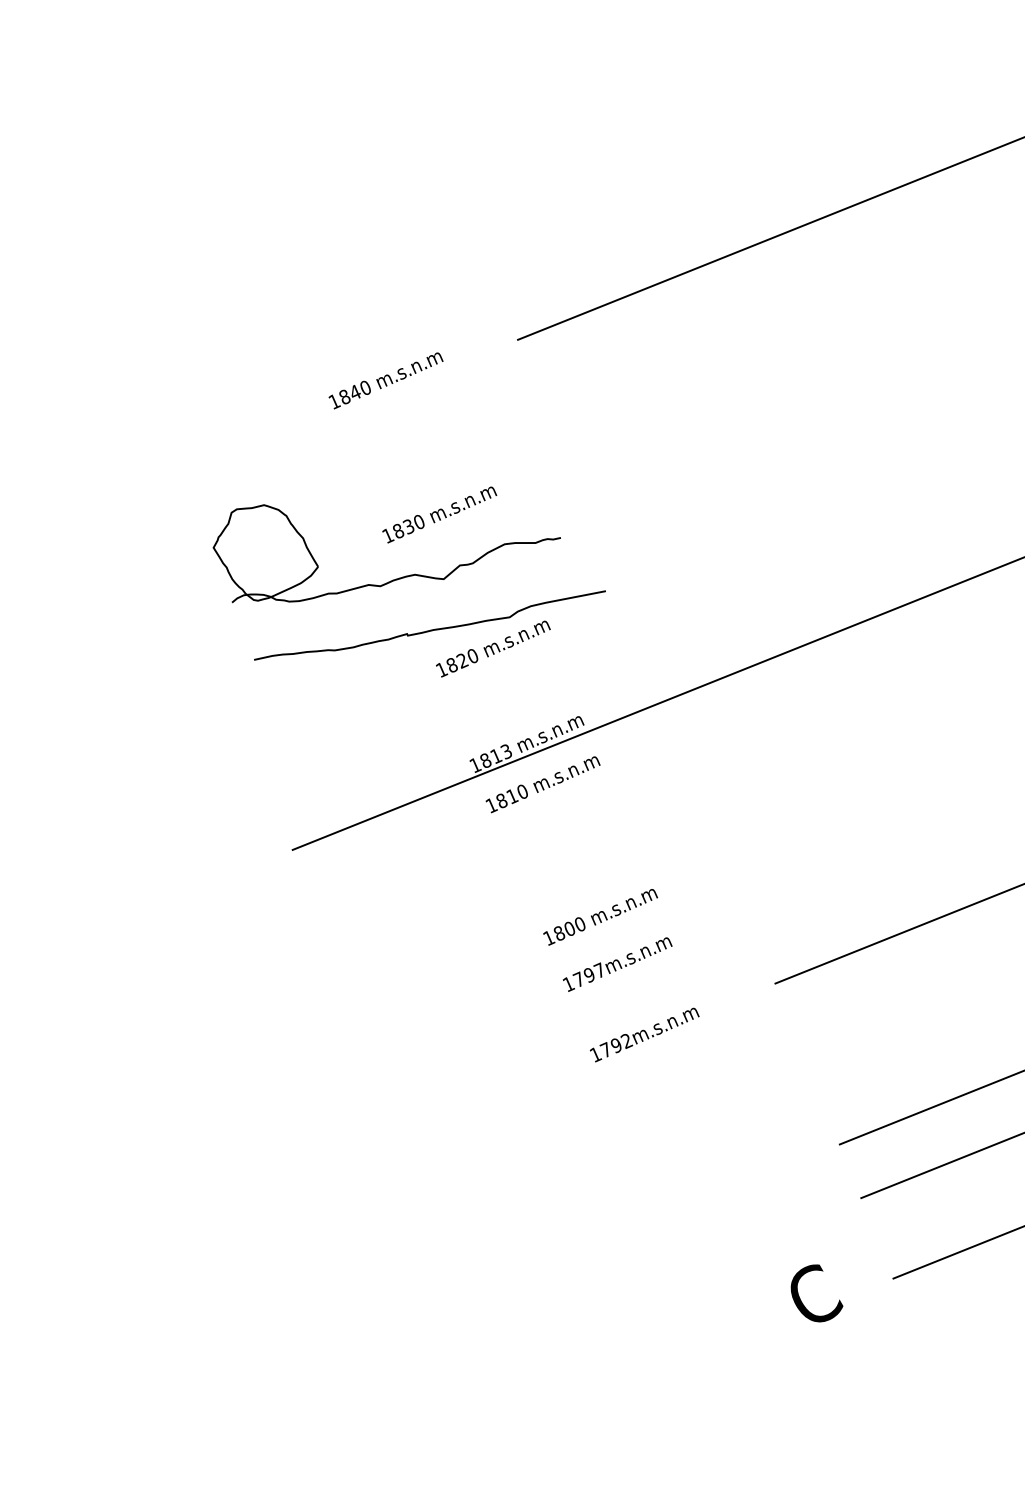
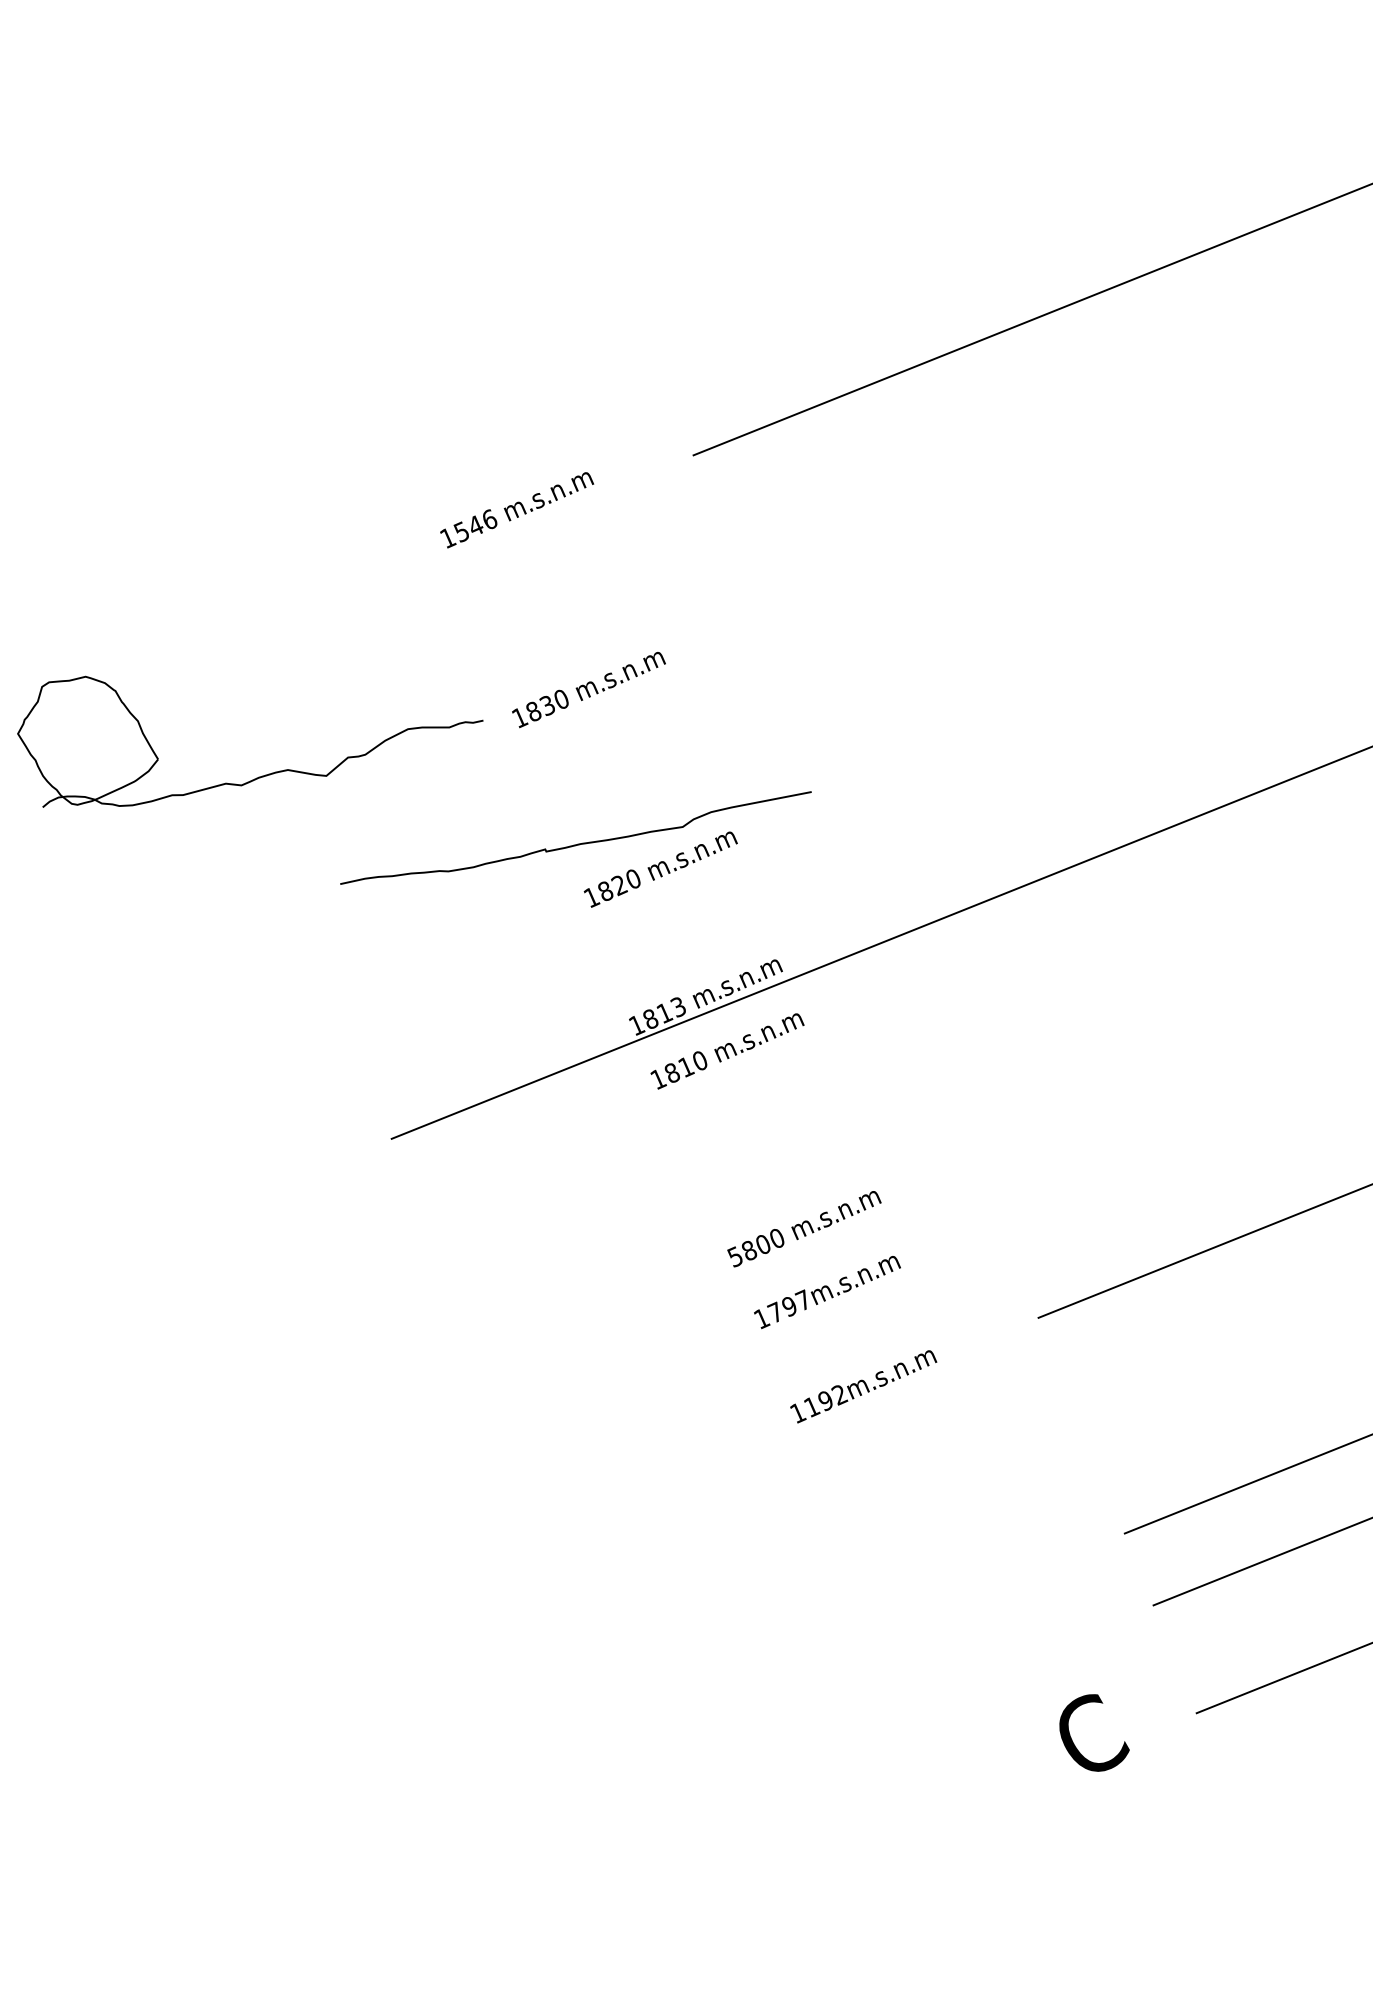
text: (355, 392) -> (475, 525), 1840 -> 1546
part: (393, 579) -> (258, 776), moved
text: (549, 937) -> (735, 1256), 1800 -> 5800
text: (605, 1049) -> (811, 1406), 1792m.s.n.m -> 1192m.s.n.m

